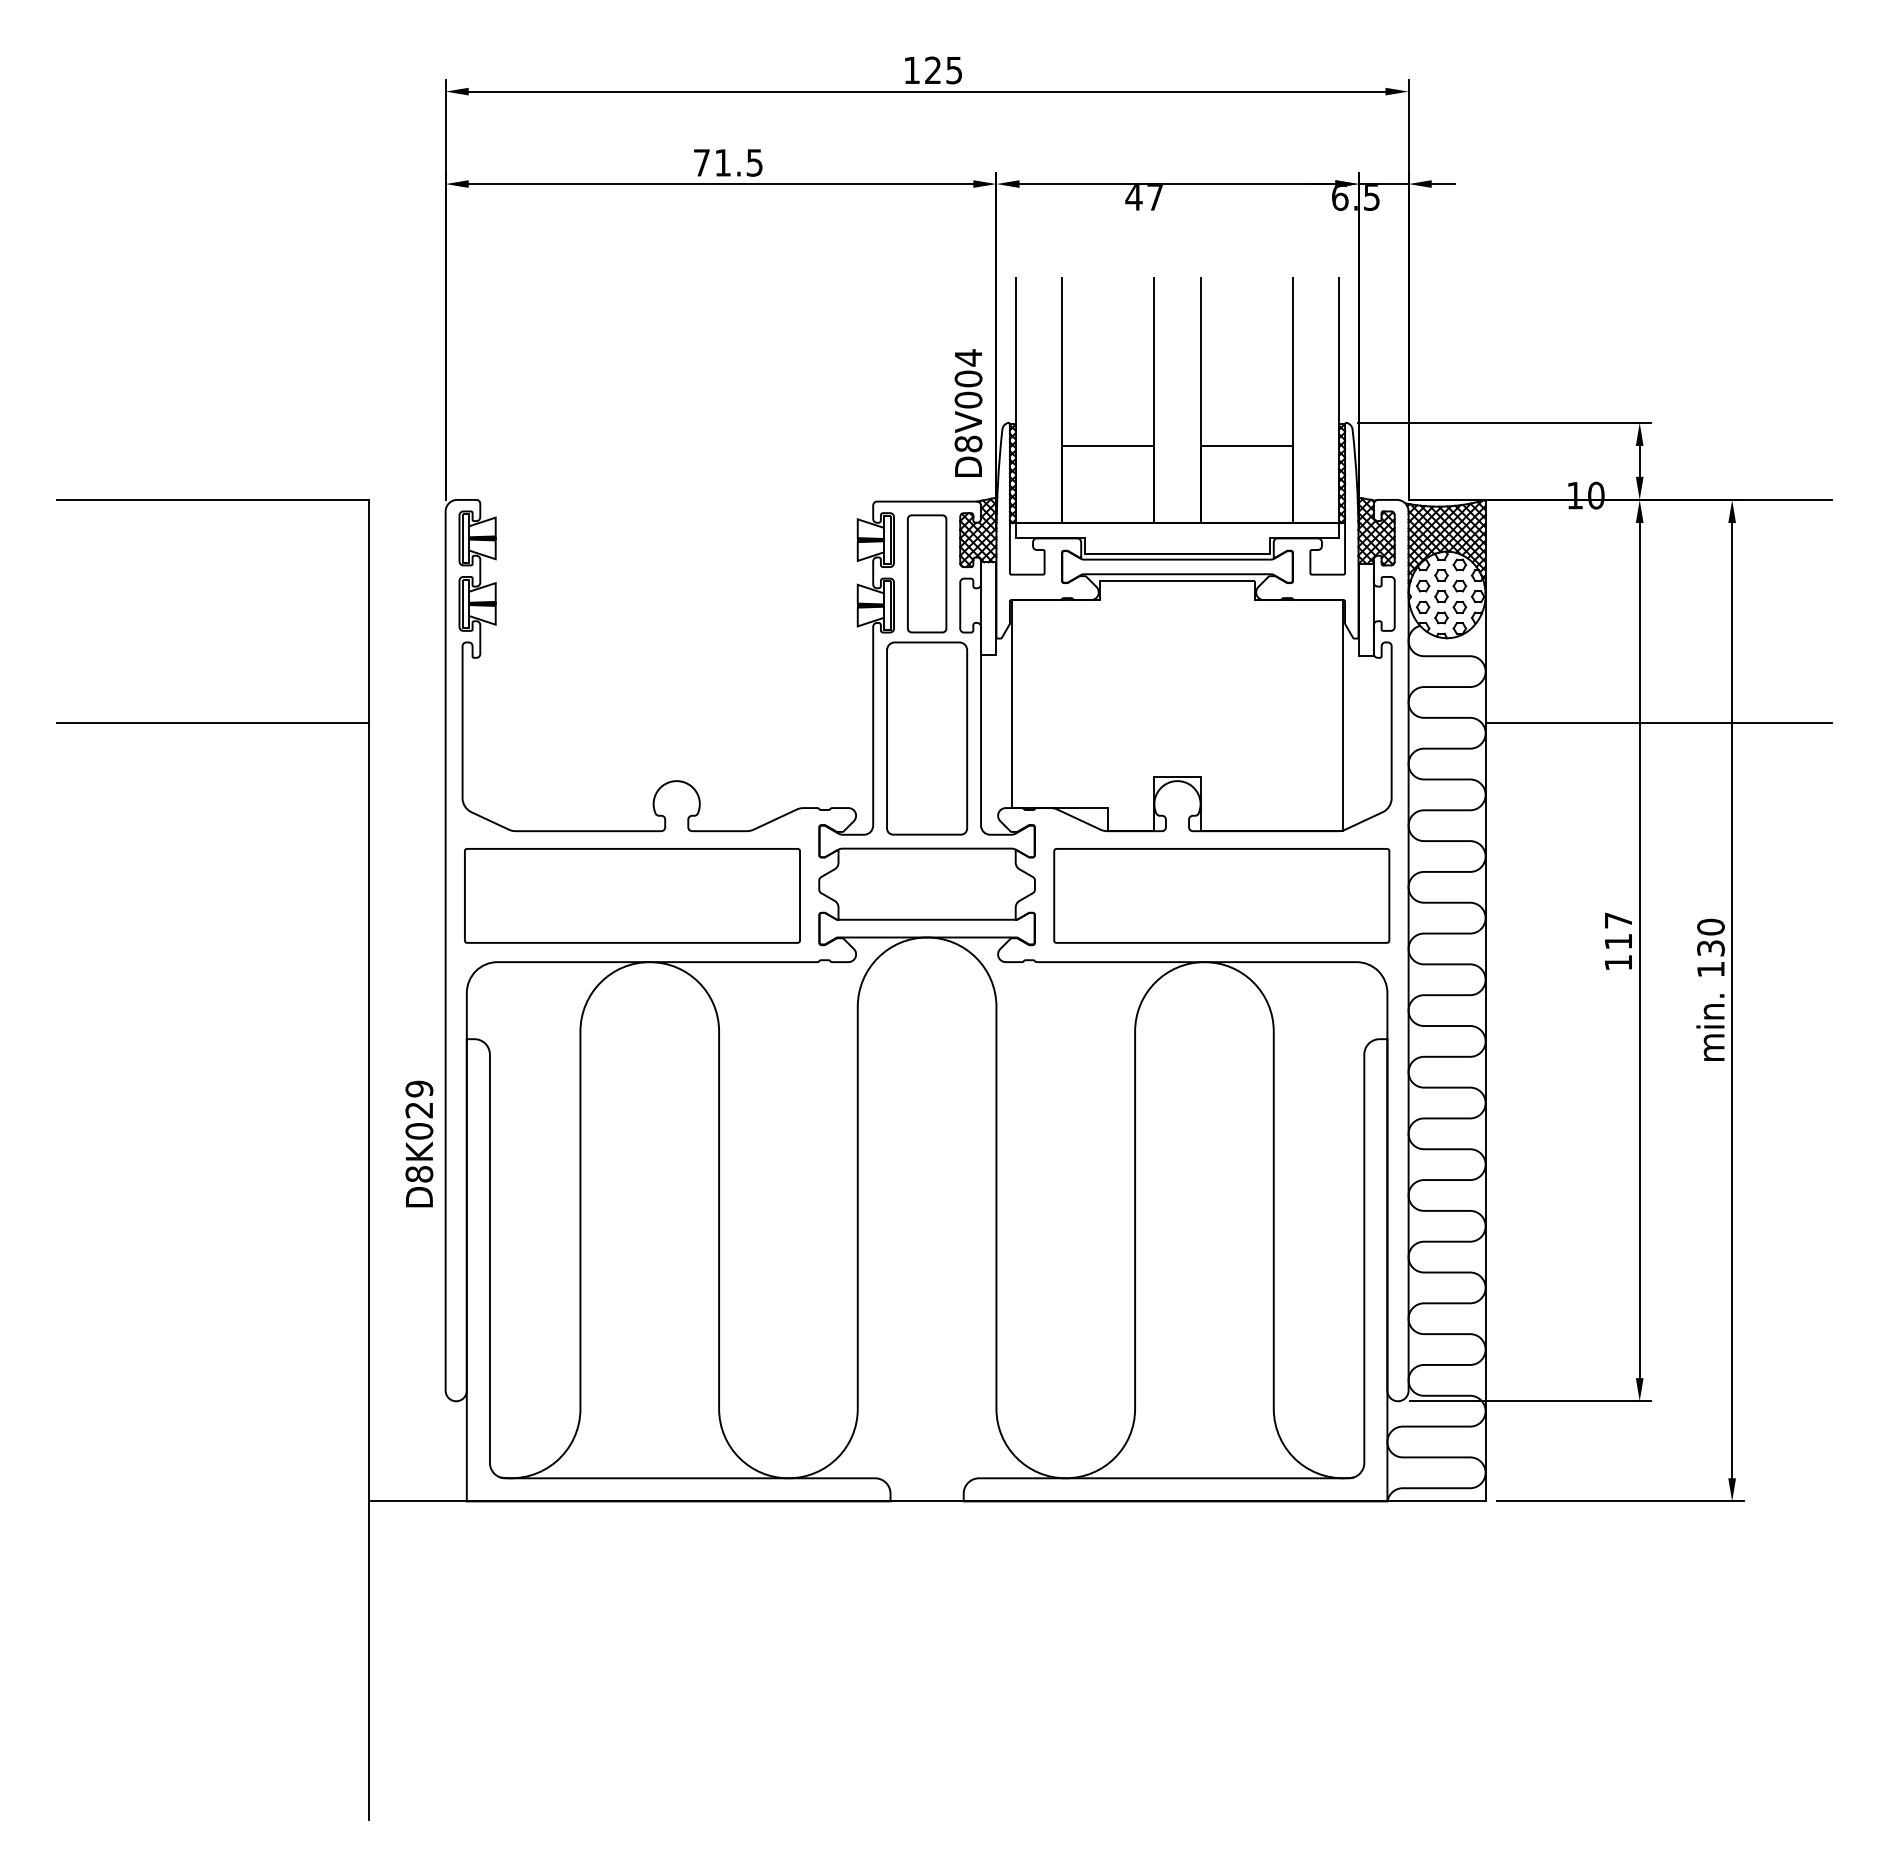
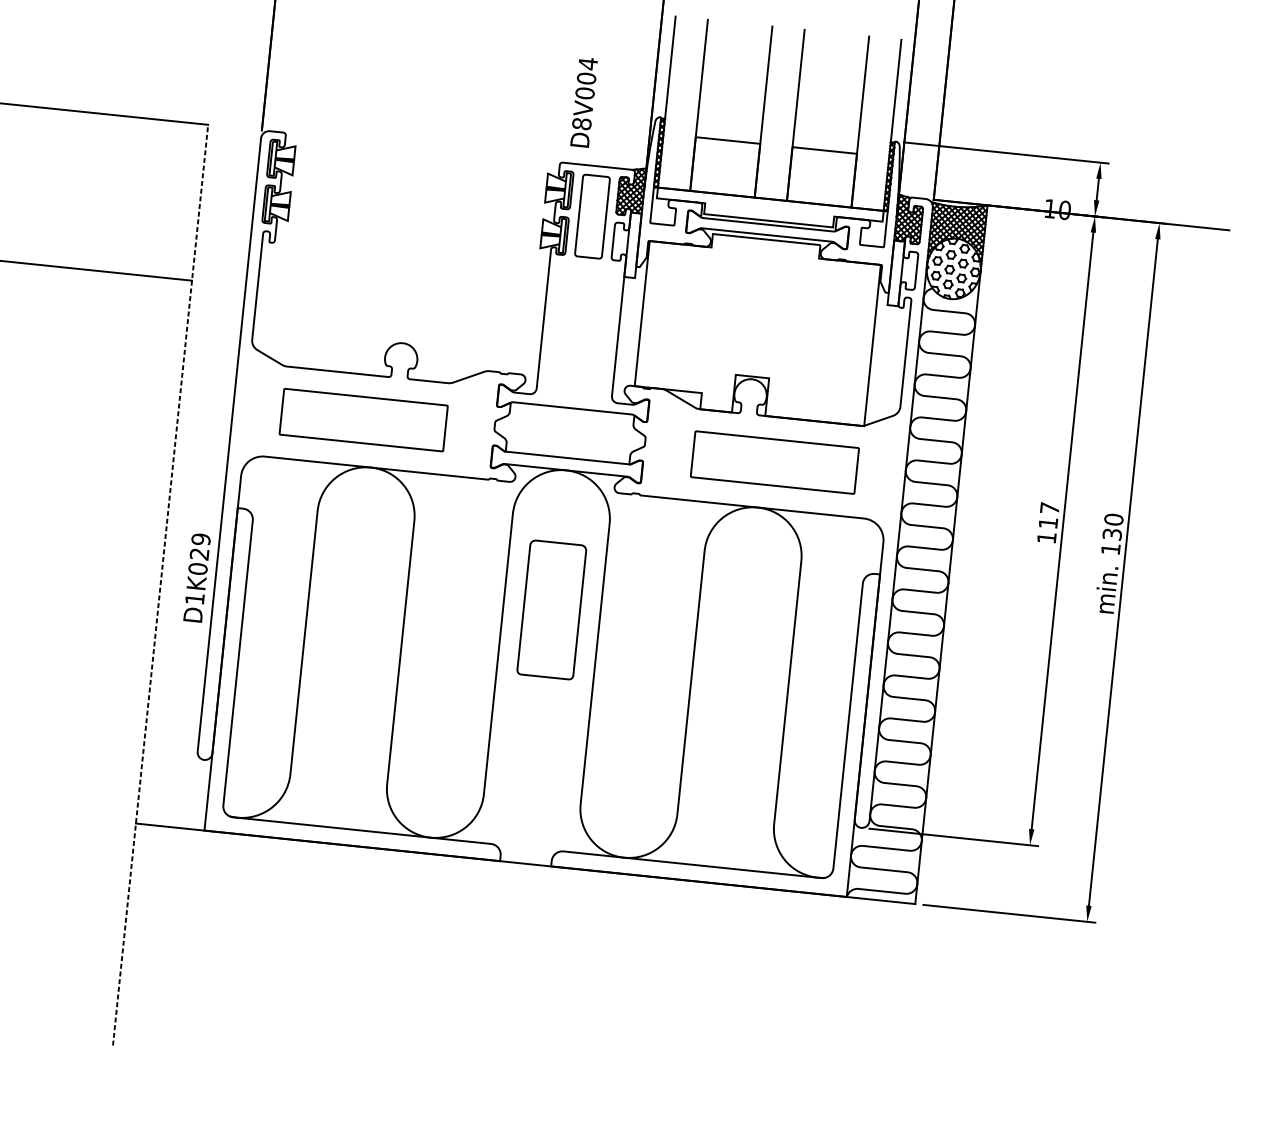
text: (968, 412) -> (584, 102), moved
line: (1658, 723) -> (1091, 373), removed
part: (927, 738) -> (552, 609), moved
part: (632, 895) -> (363, 419), size x0.7
part: (1221, 895) -> (774, 462), size x0.7
line: (368, 1159) -> (160, 584), solid -> dashed
text: (419, 1174) -> (195, 599), D8K029 -> D1K029

